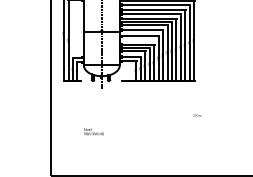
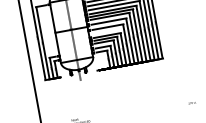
text: (197, 115) -> (192, 102), moved

